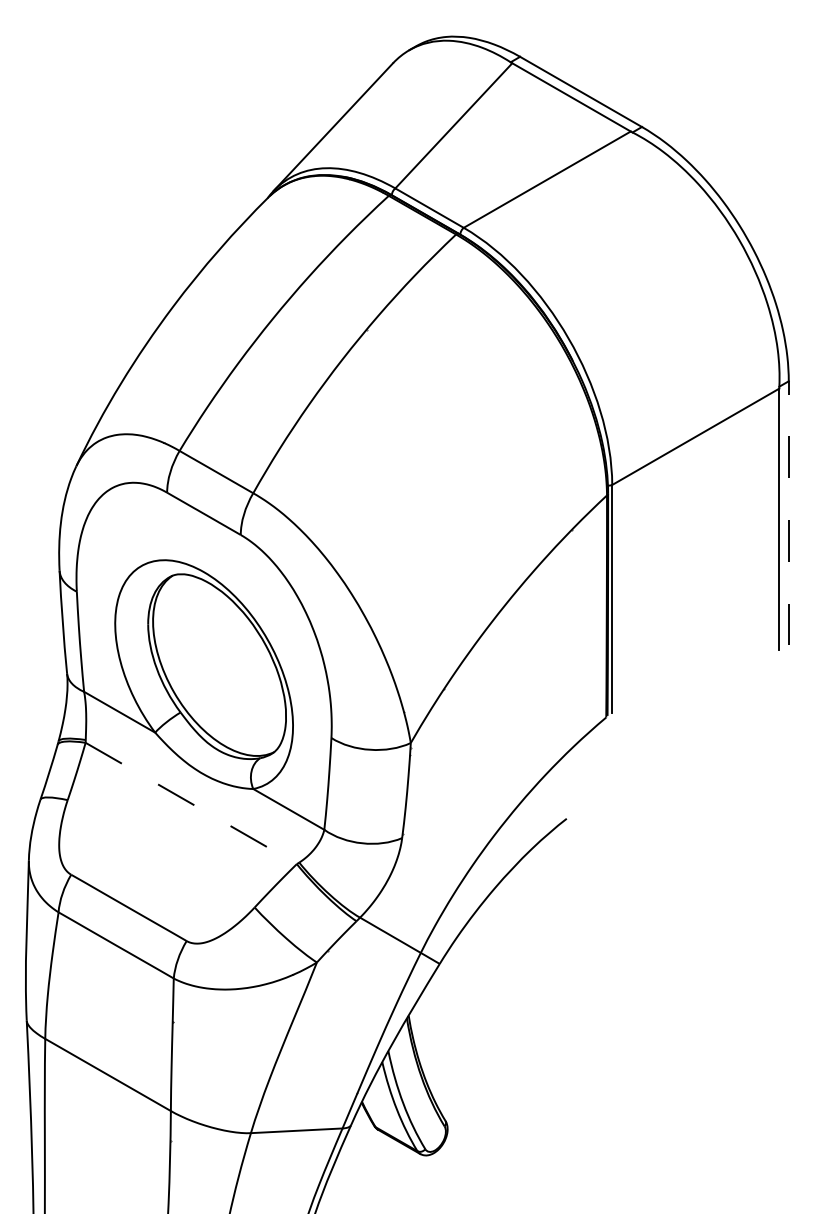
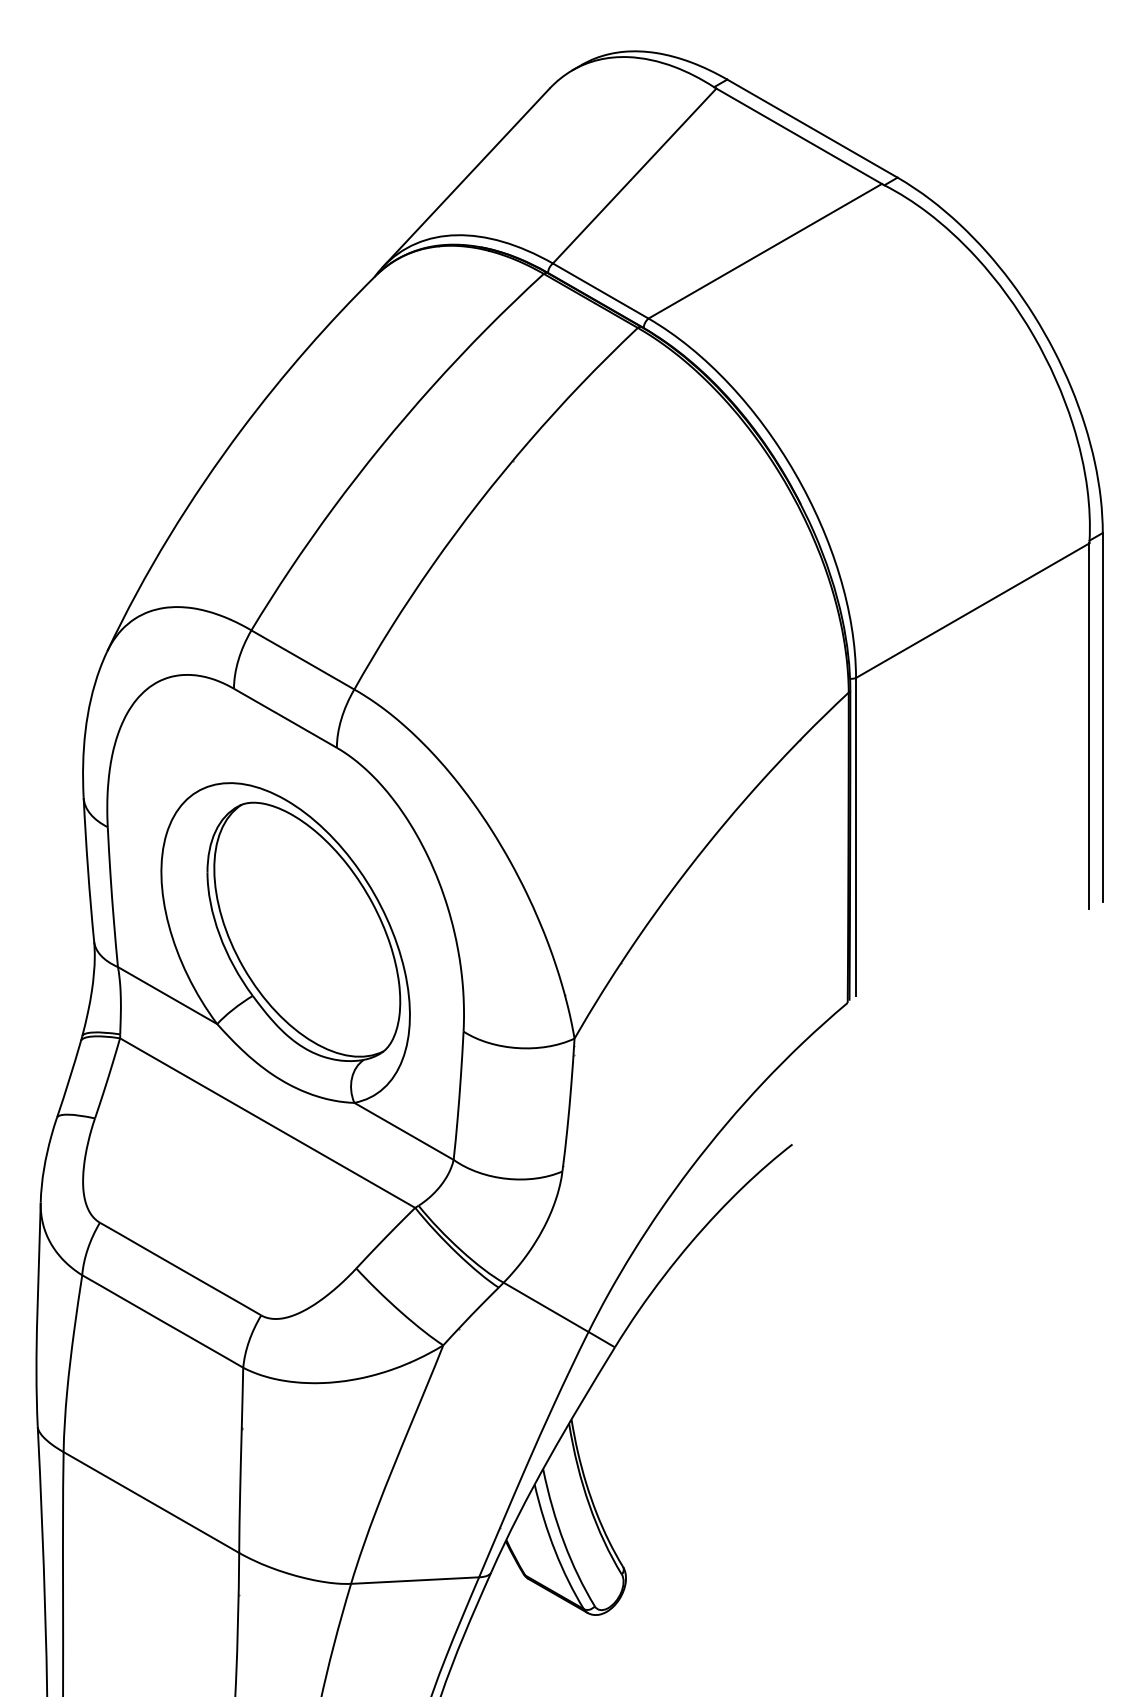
line: (788, 513) -> (1102, 717), dashed -> solid
line: (191, 803) -> (268, 1123), dashed -> solid

